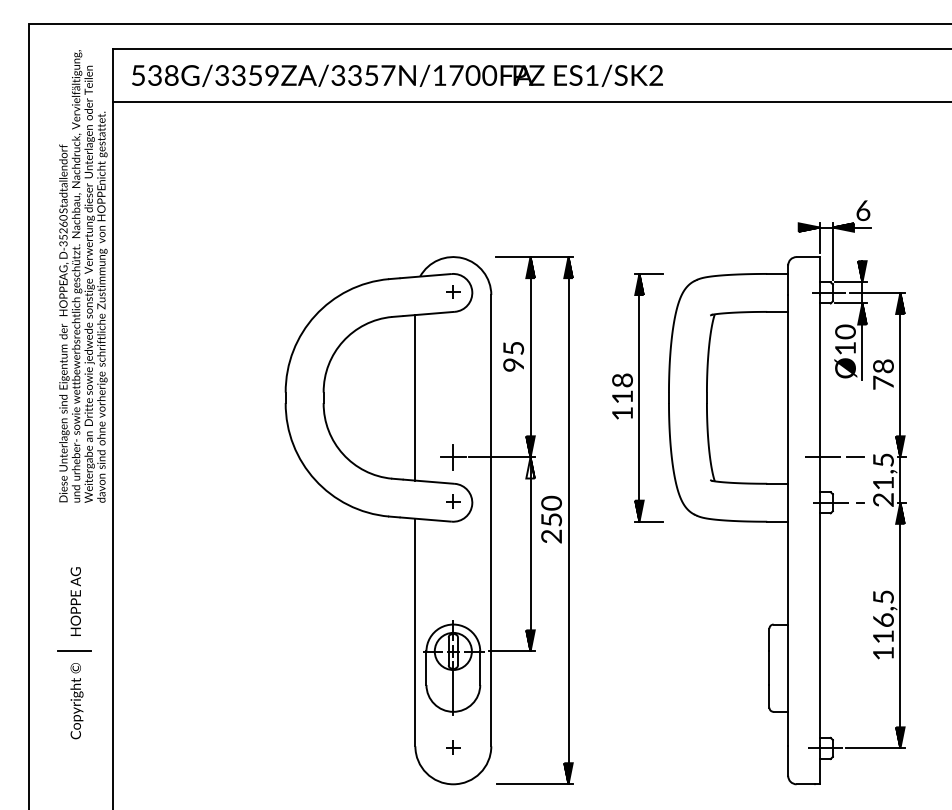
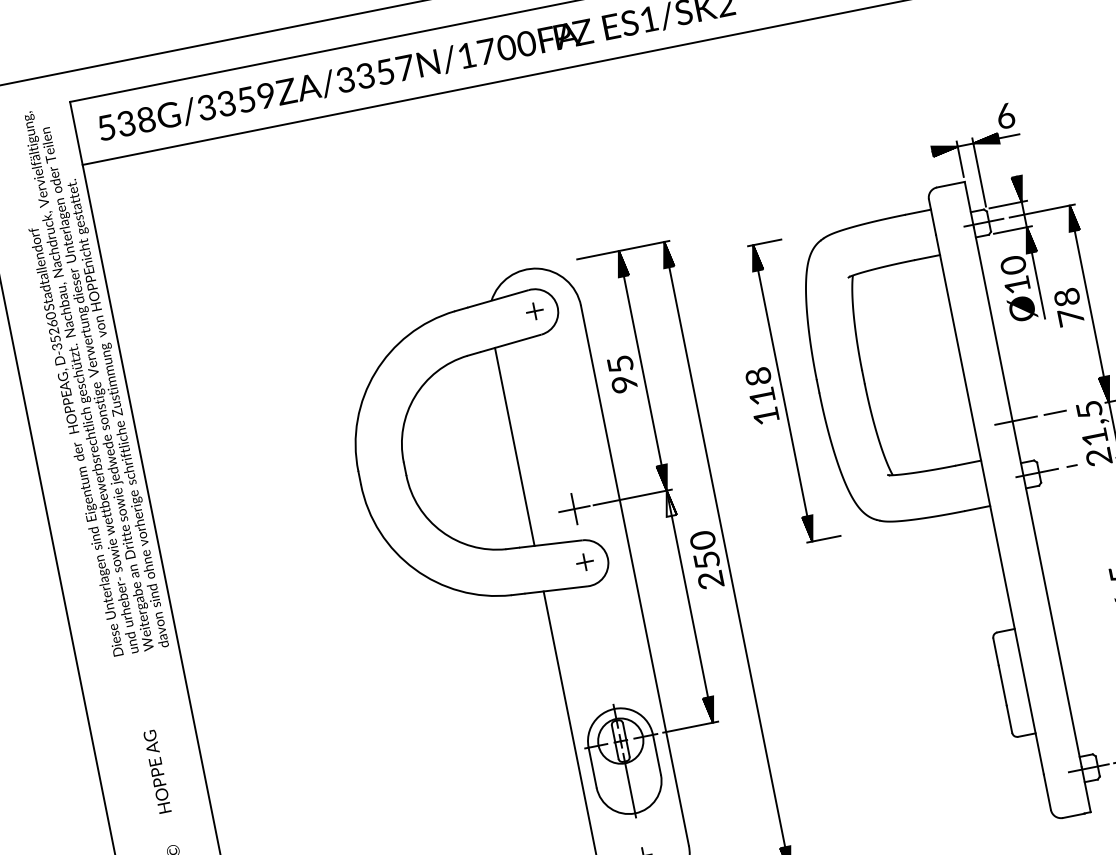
line: (74, 651) -> (167, 831), removed

